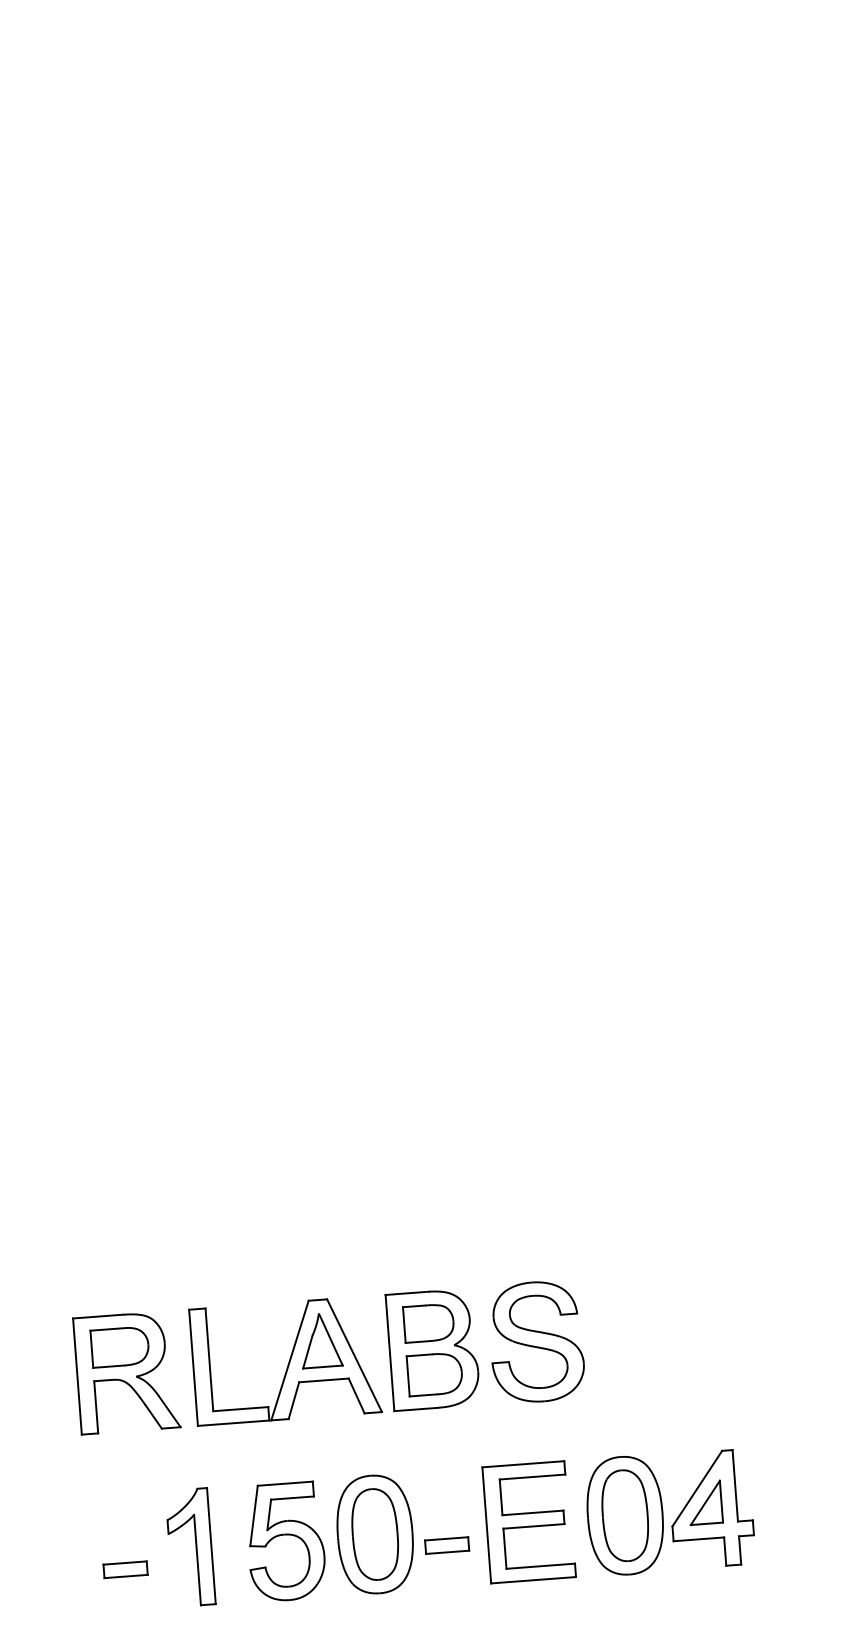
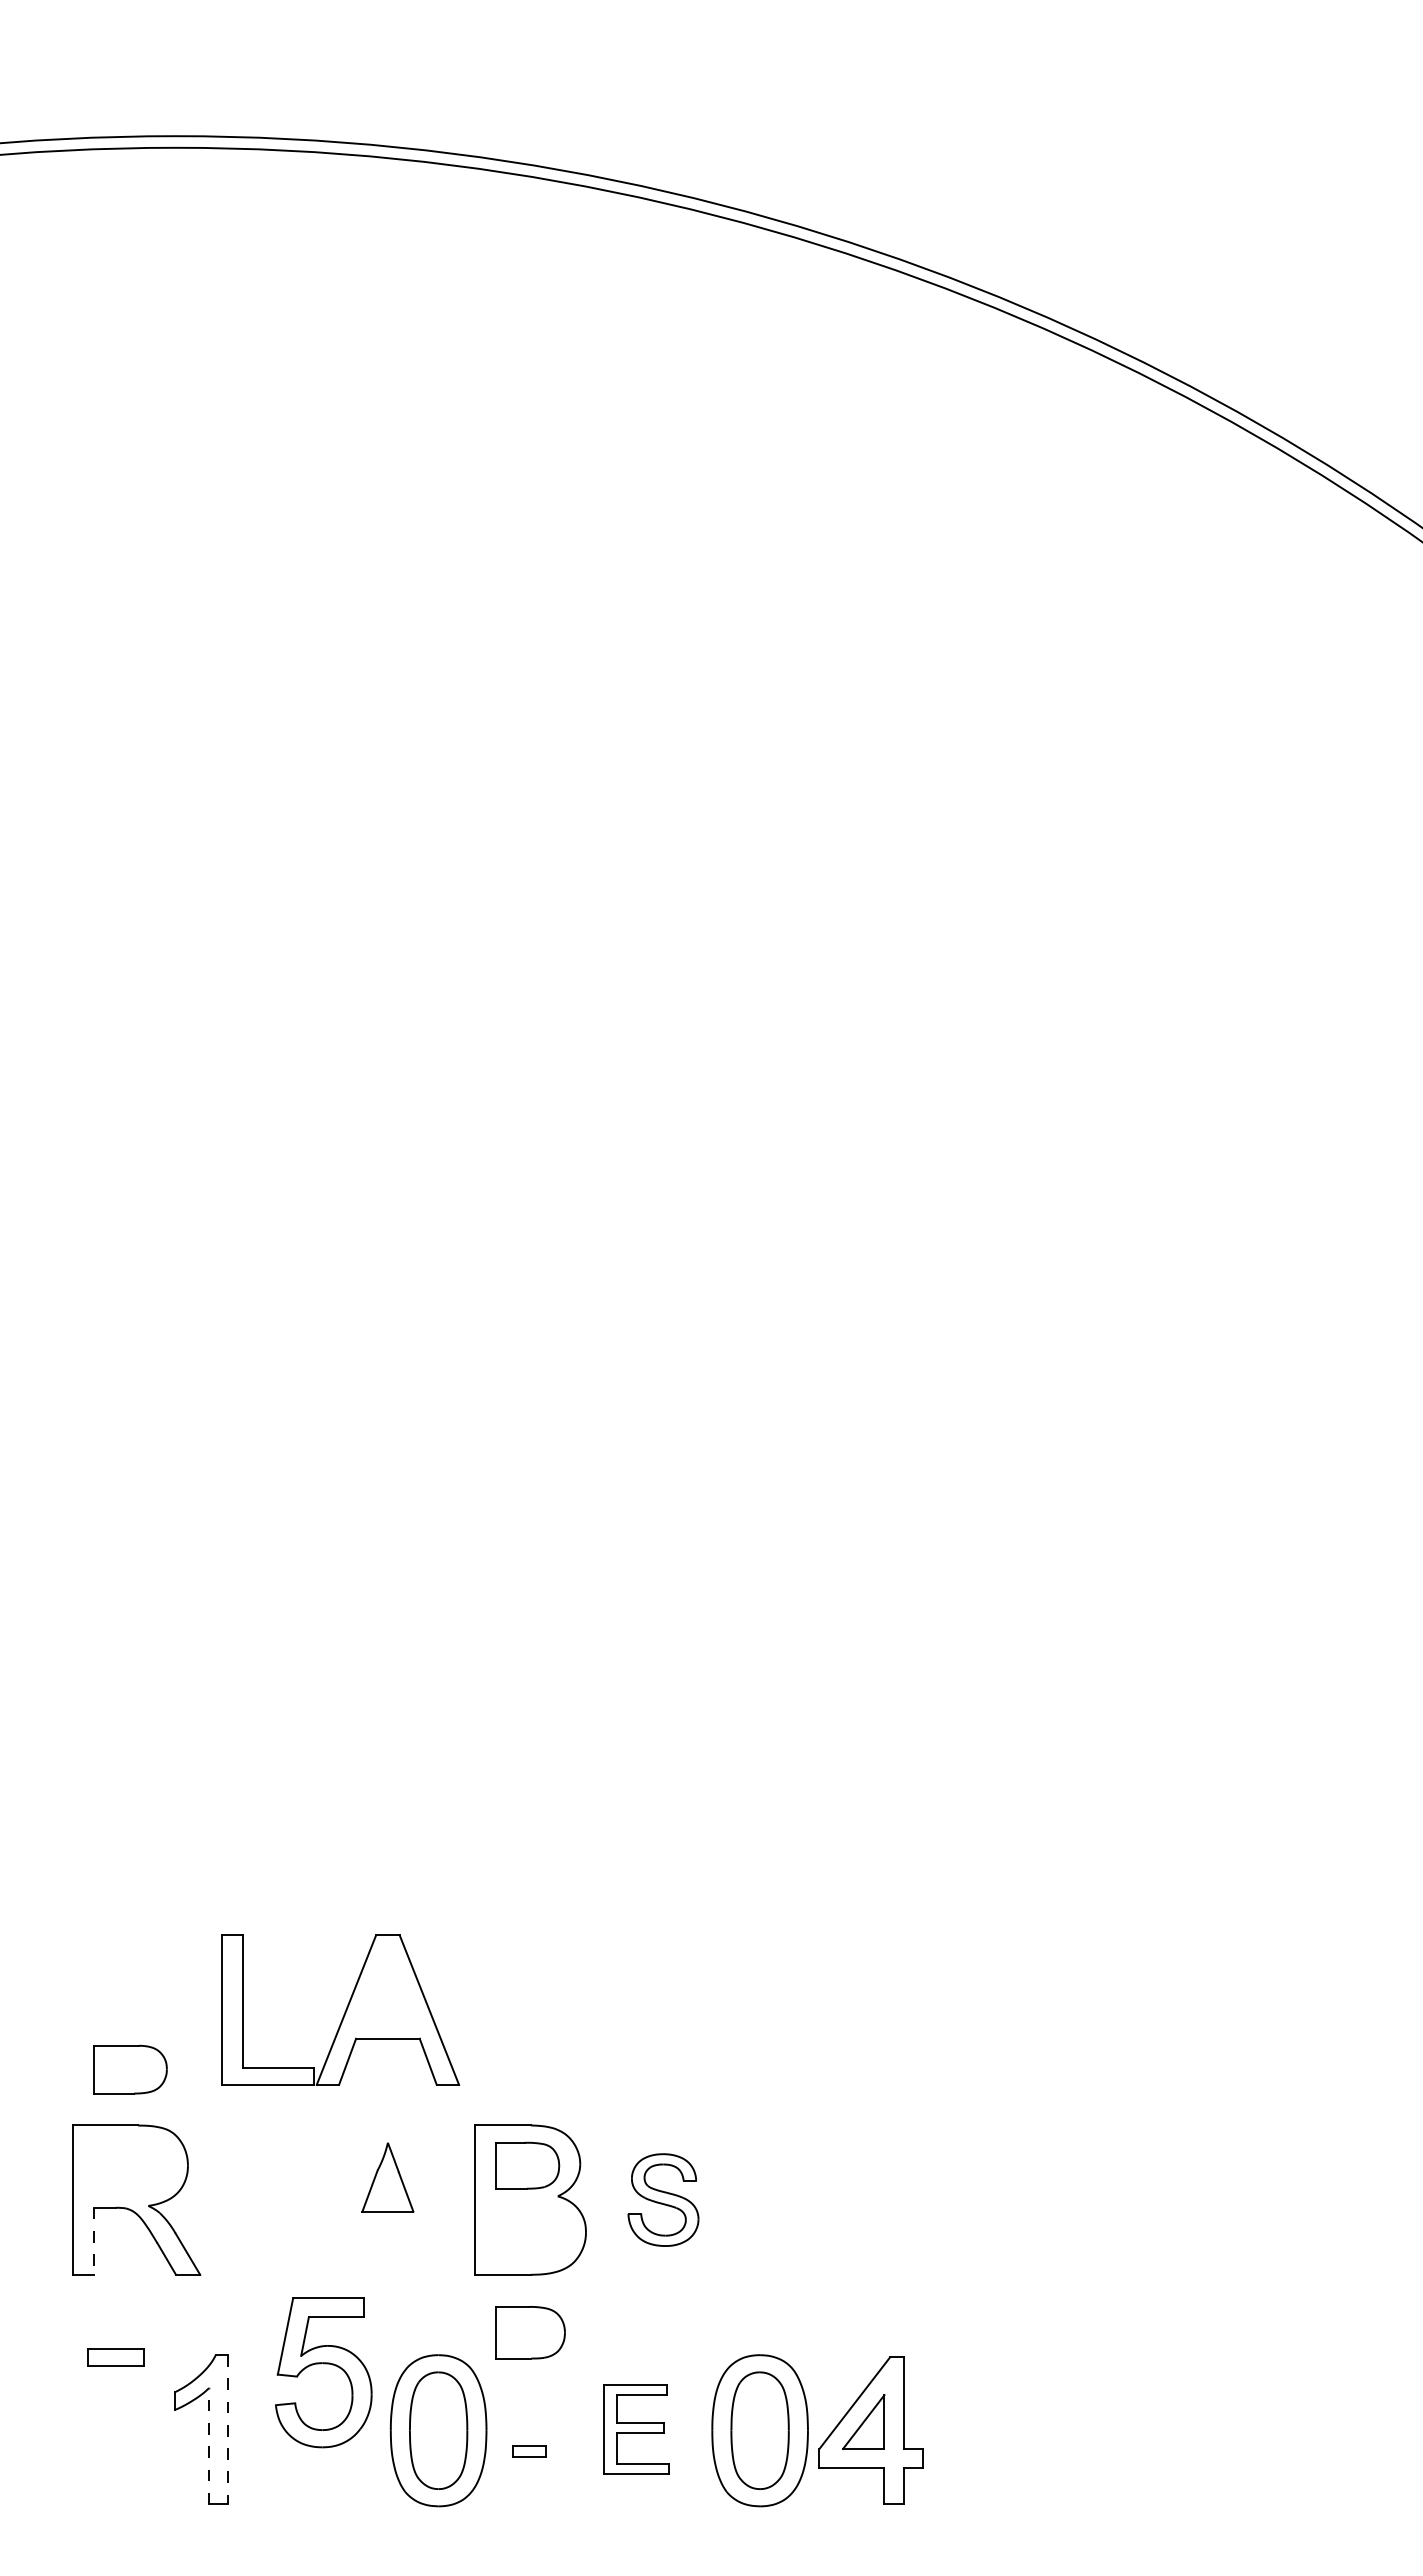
part: (536, 1341) -> (663, 2199), size x0.6
part: (120, 1347) -> (130, 2069), moved
part: (285, 1360) -> (340, 2009), moved
part: (435, 1374) -> (530, 2332), moved
line: (96, 1407) -> (94, 2241), solid -> dashed
part: (529, 1521) -> (636, 2429), size x0.6
part: (285, 1535) -> (323, 2364), moved
line: (211, 1545) -> (228, 2429), solid -> dashed
part: (447, 1545) -> (529, 2451), size x0.6
line: (197, 1559) -> (209, 2445), solid -> dashed
part: (125, 1569) -> (115, 2357), moved

